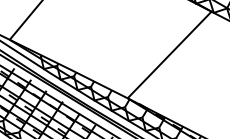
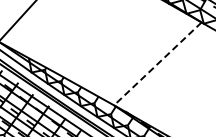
line: (169, 55) -> (157, 64), solid -> dashed

